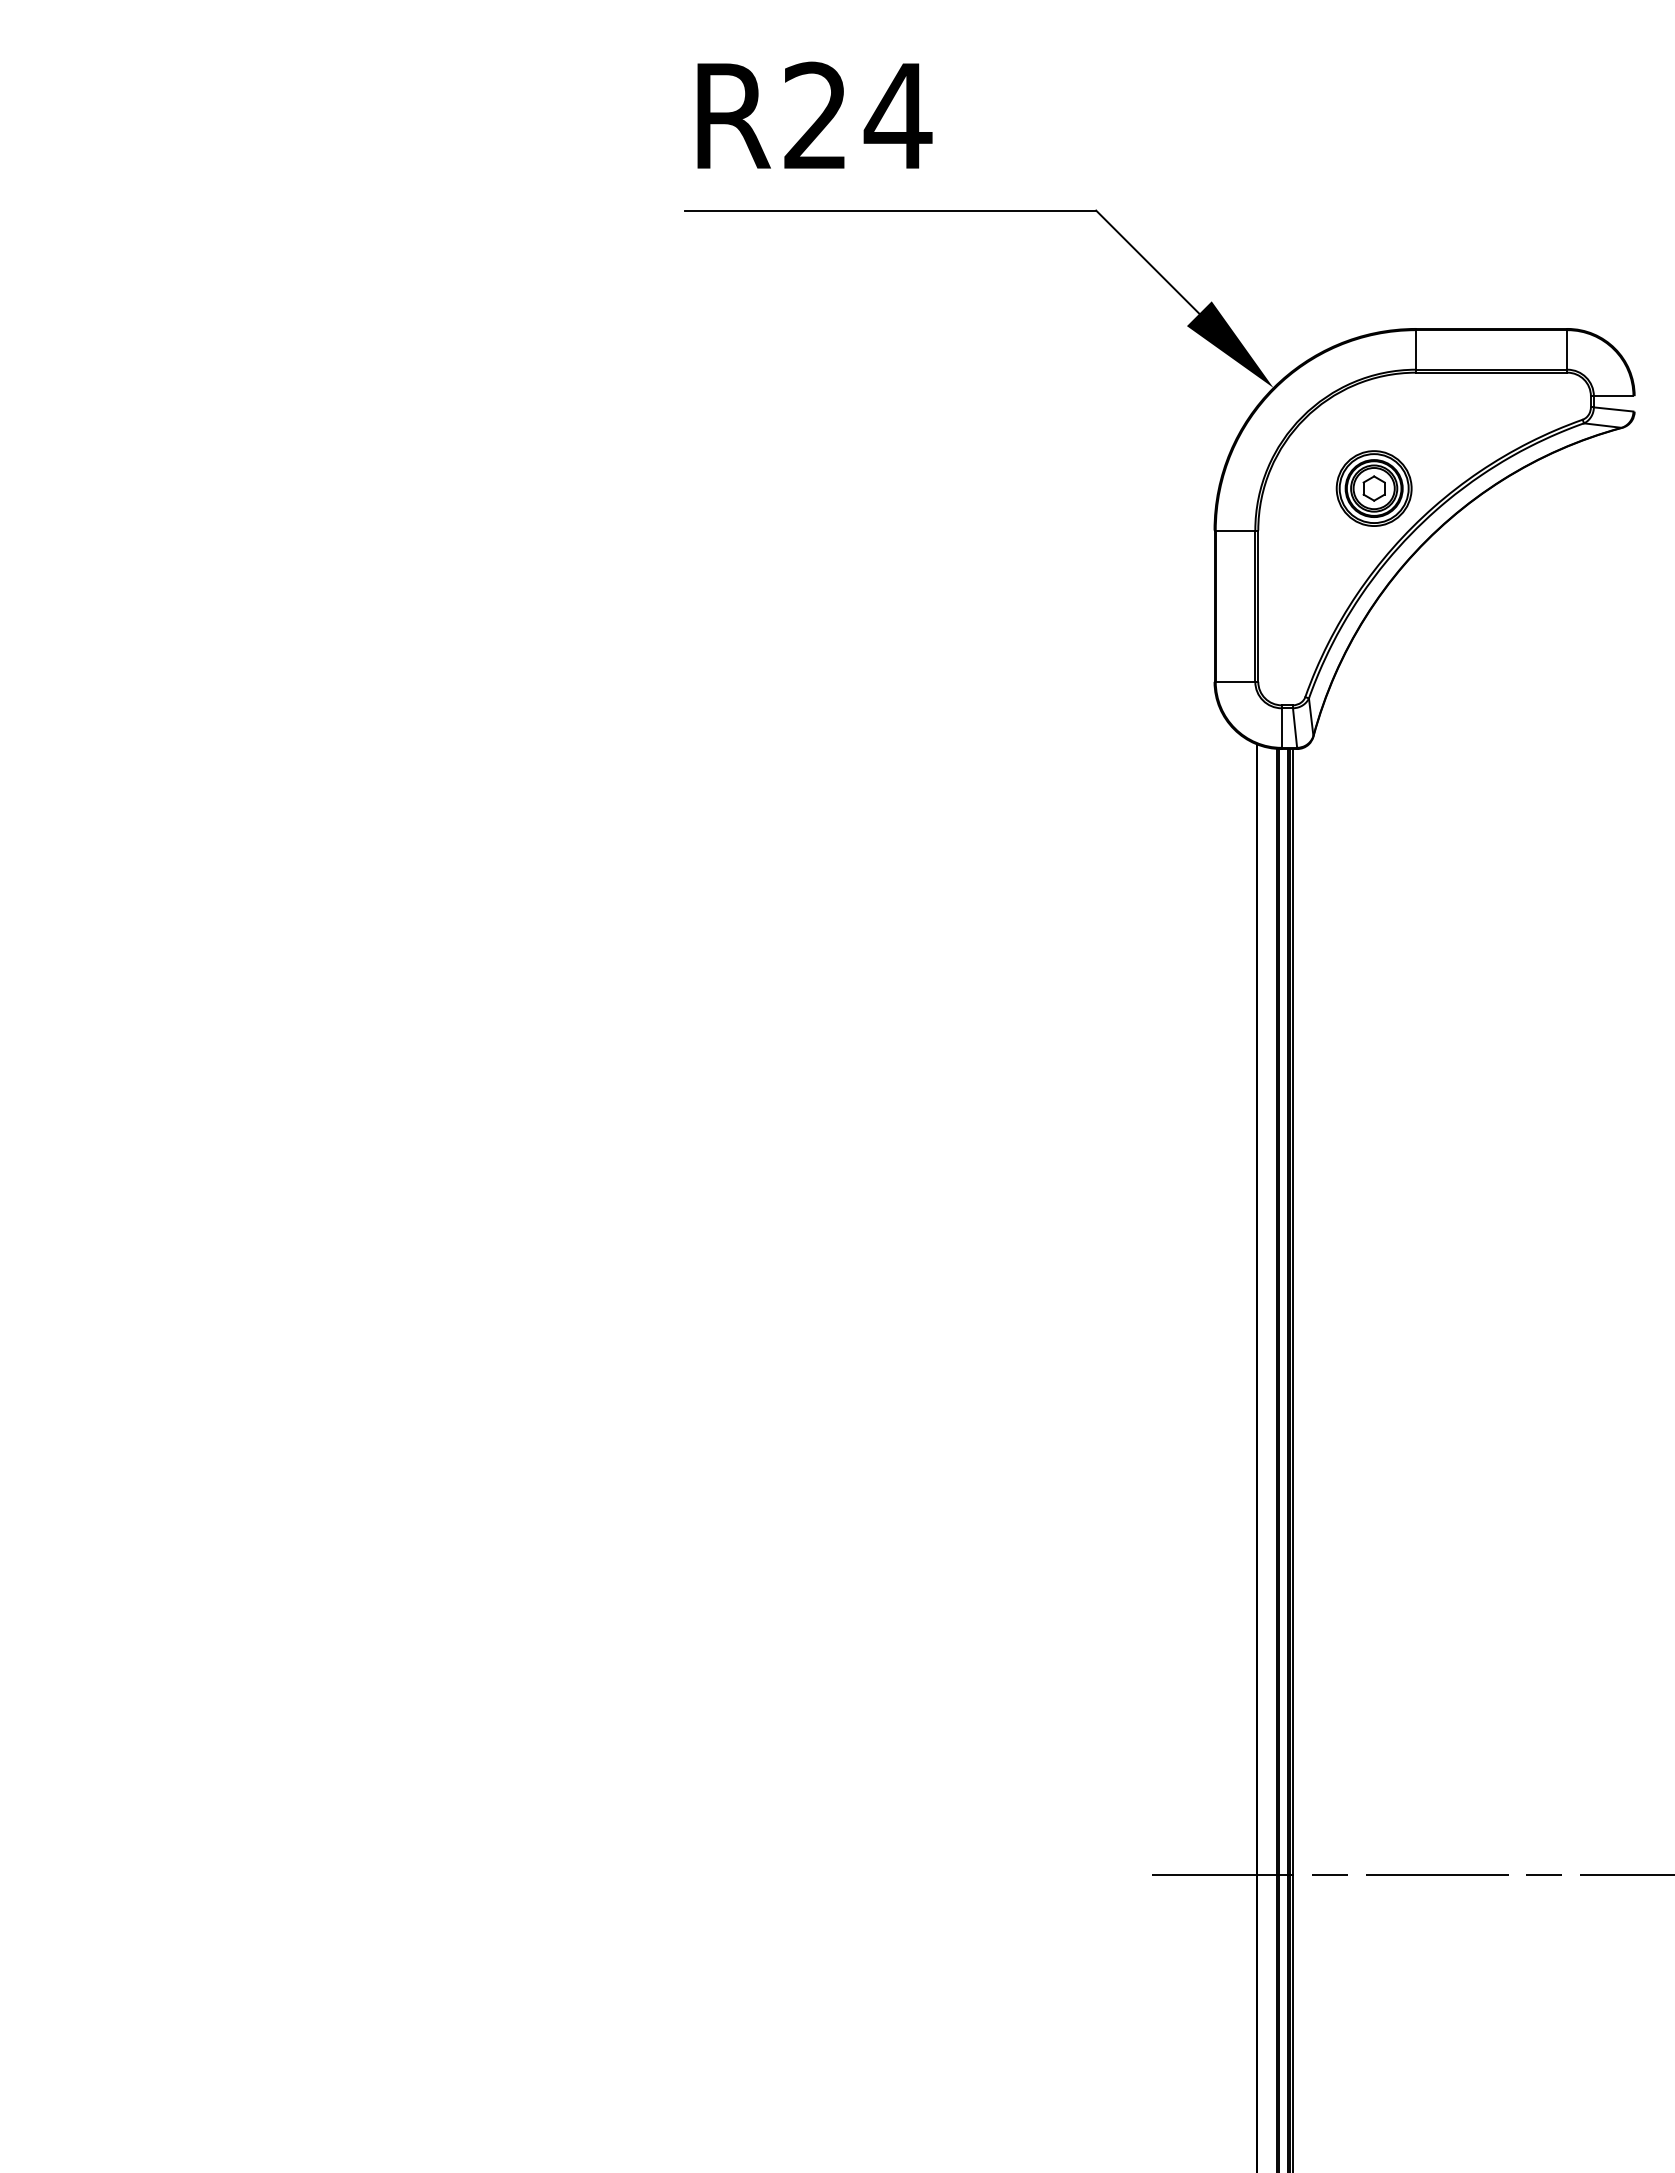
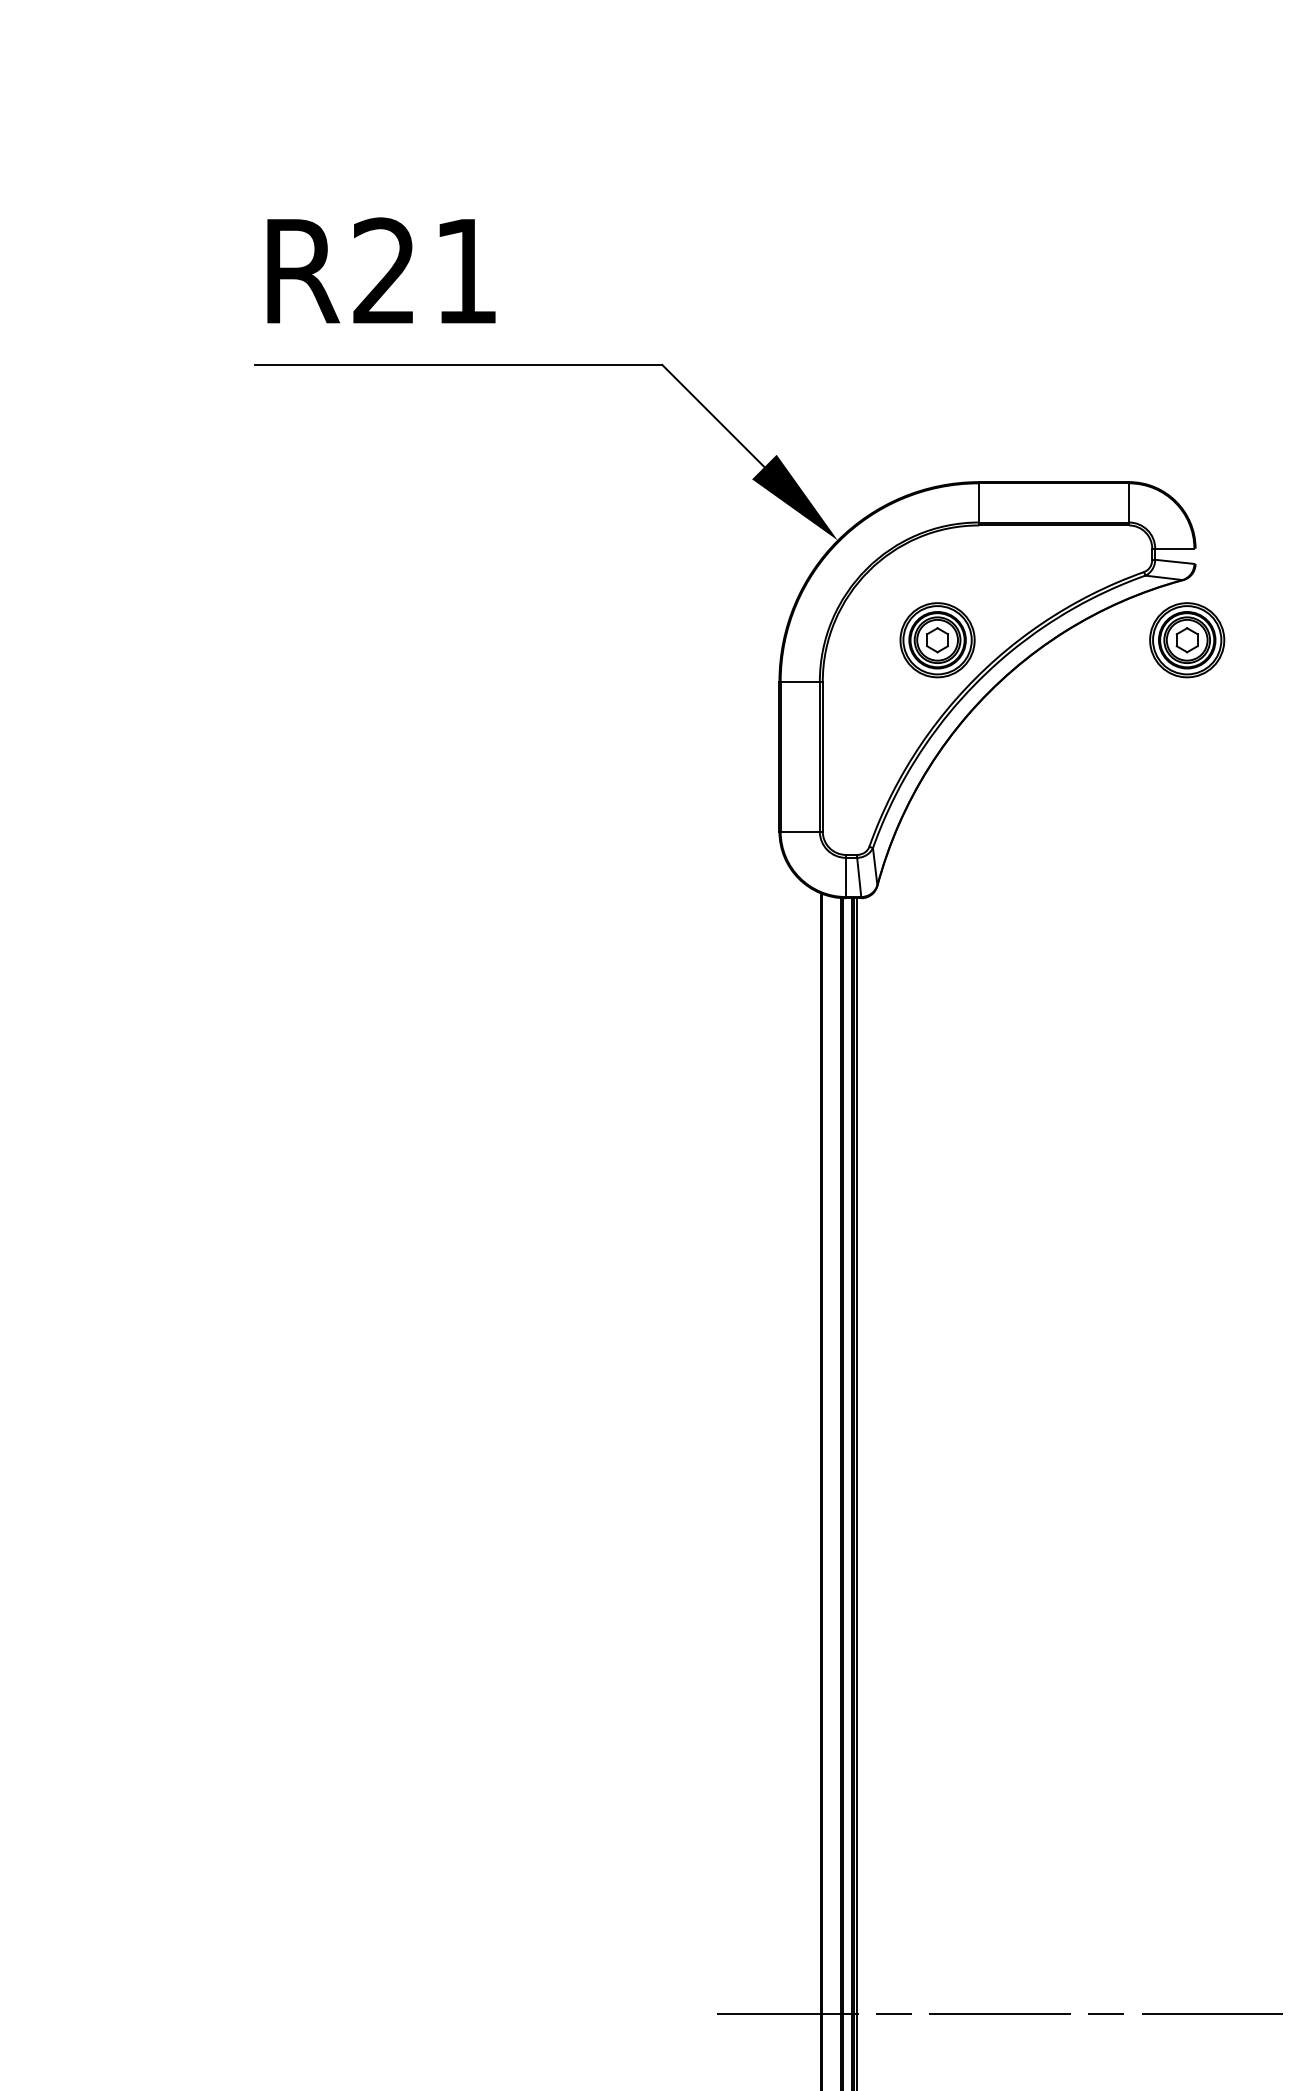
text: (897, 115) -> (465, 270), R24 -> R21
part: (1625, 488) -> (1186, 640), added

